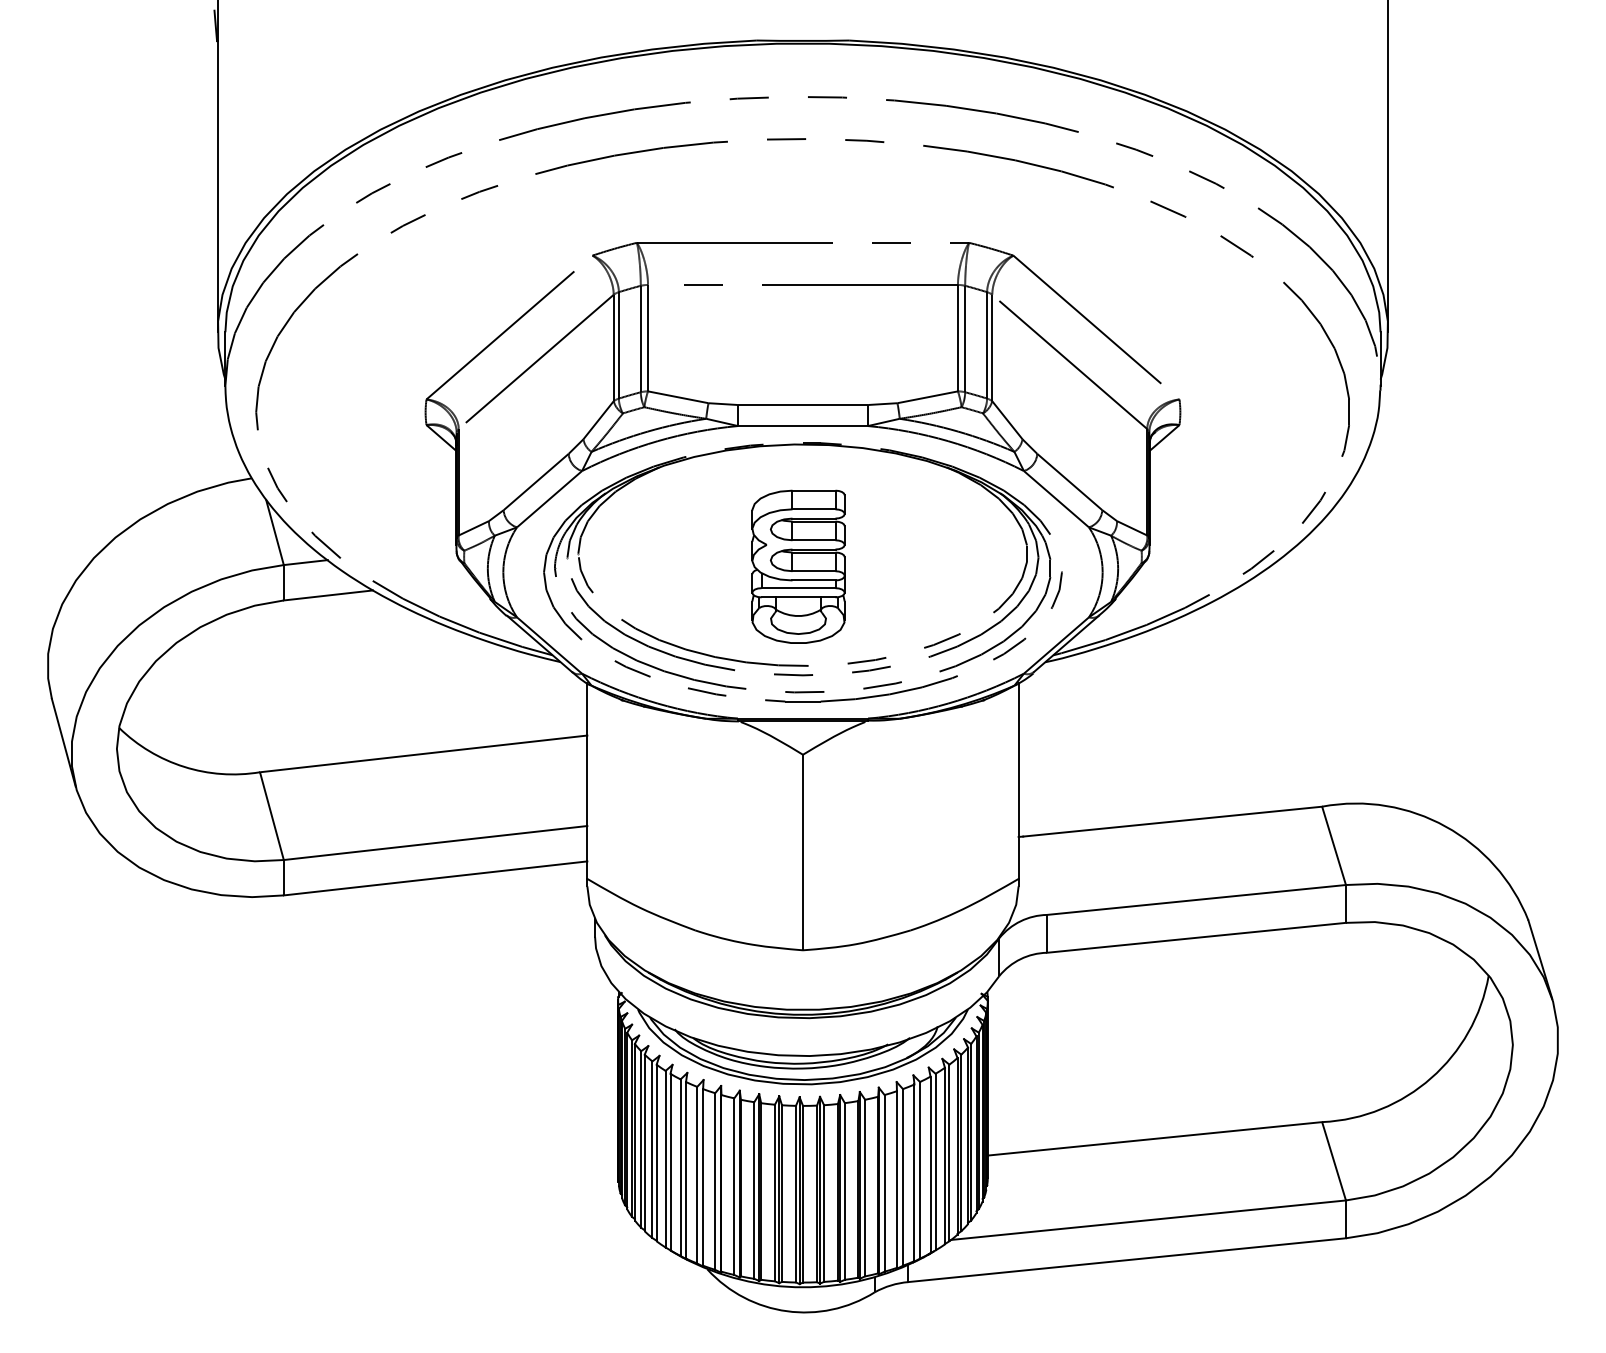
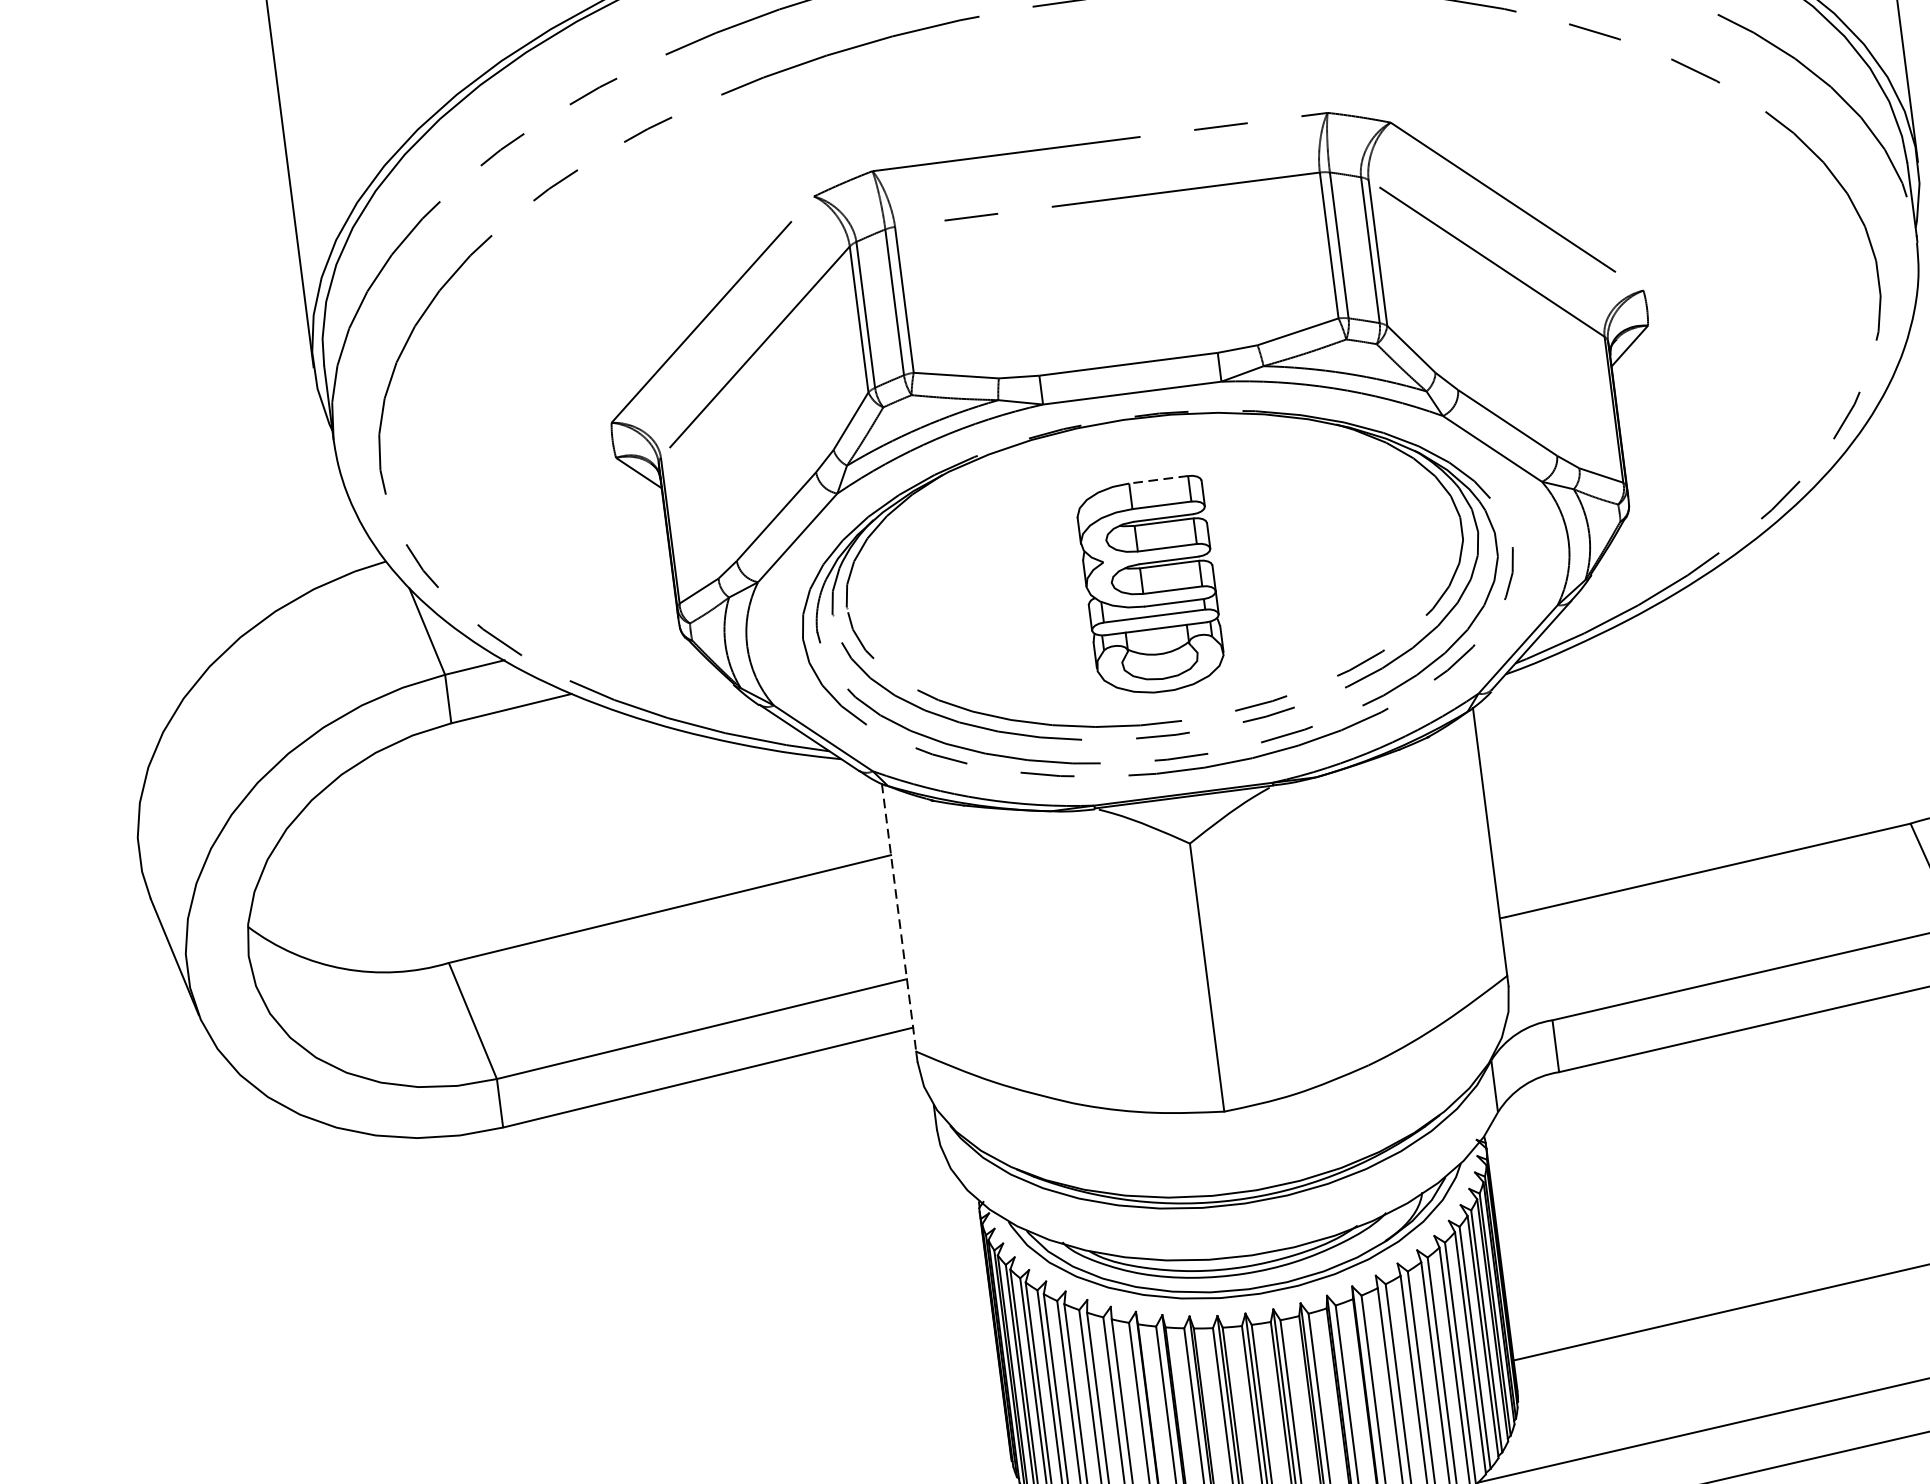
line: (813, 490) -> (1157, 479), solid -> dashed
line: (587, 781) -> (899, 918), solid -> dashed

